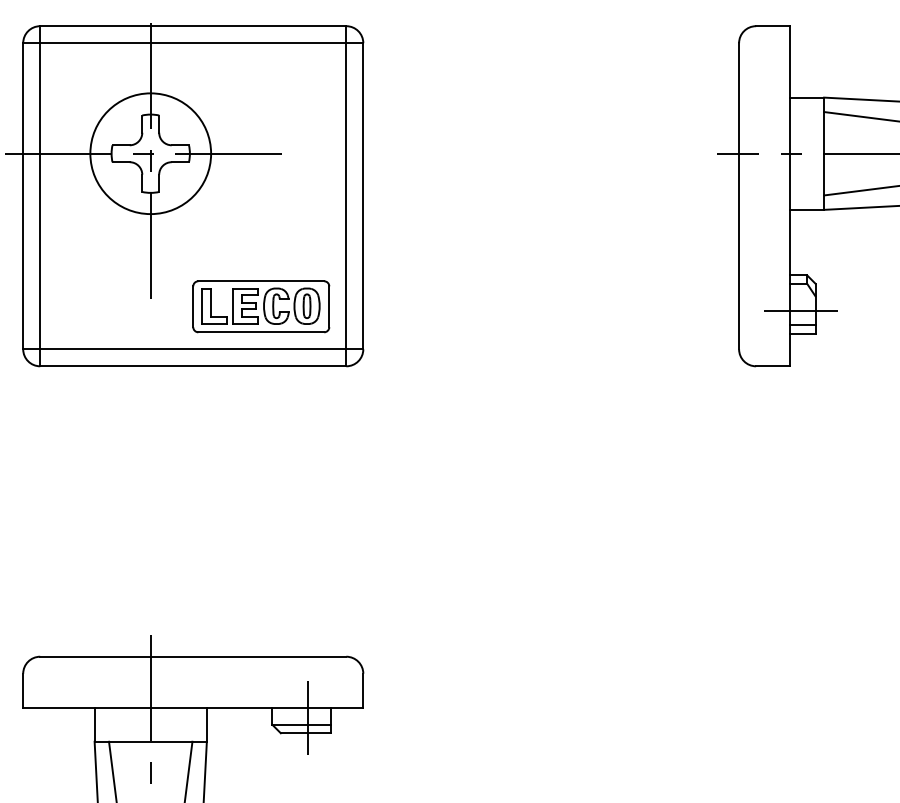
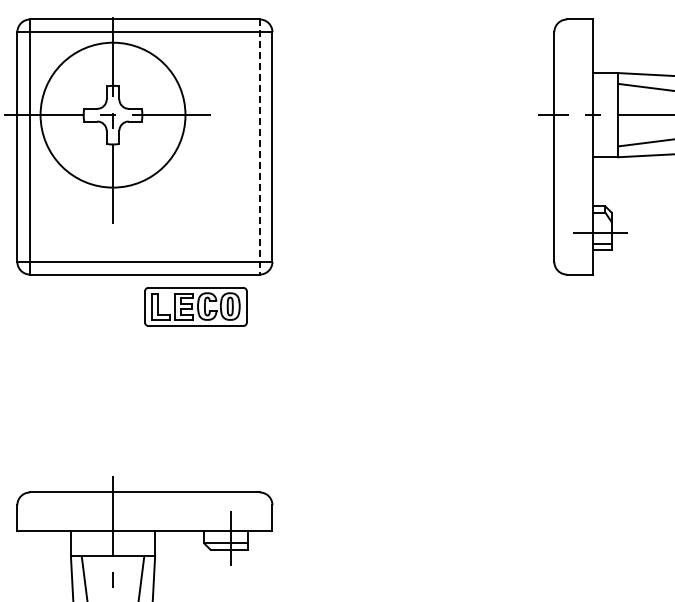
circle: (150, 152) -> (112, 114), size x1.6
line: (346, 196) -> (259, 147), solid -> dashed
part: (260, 306) -> (195, 306), moved

